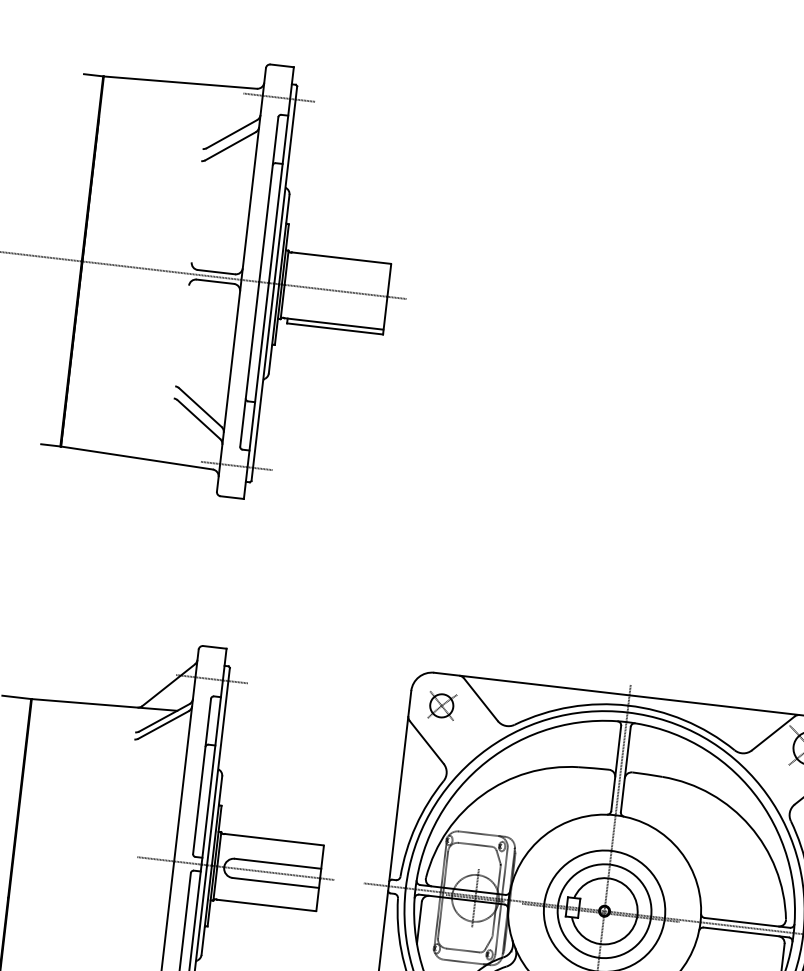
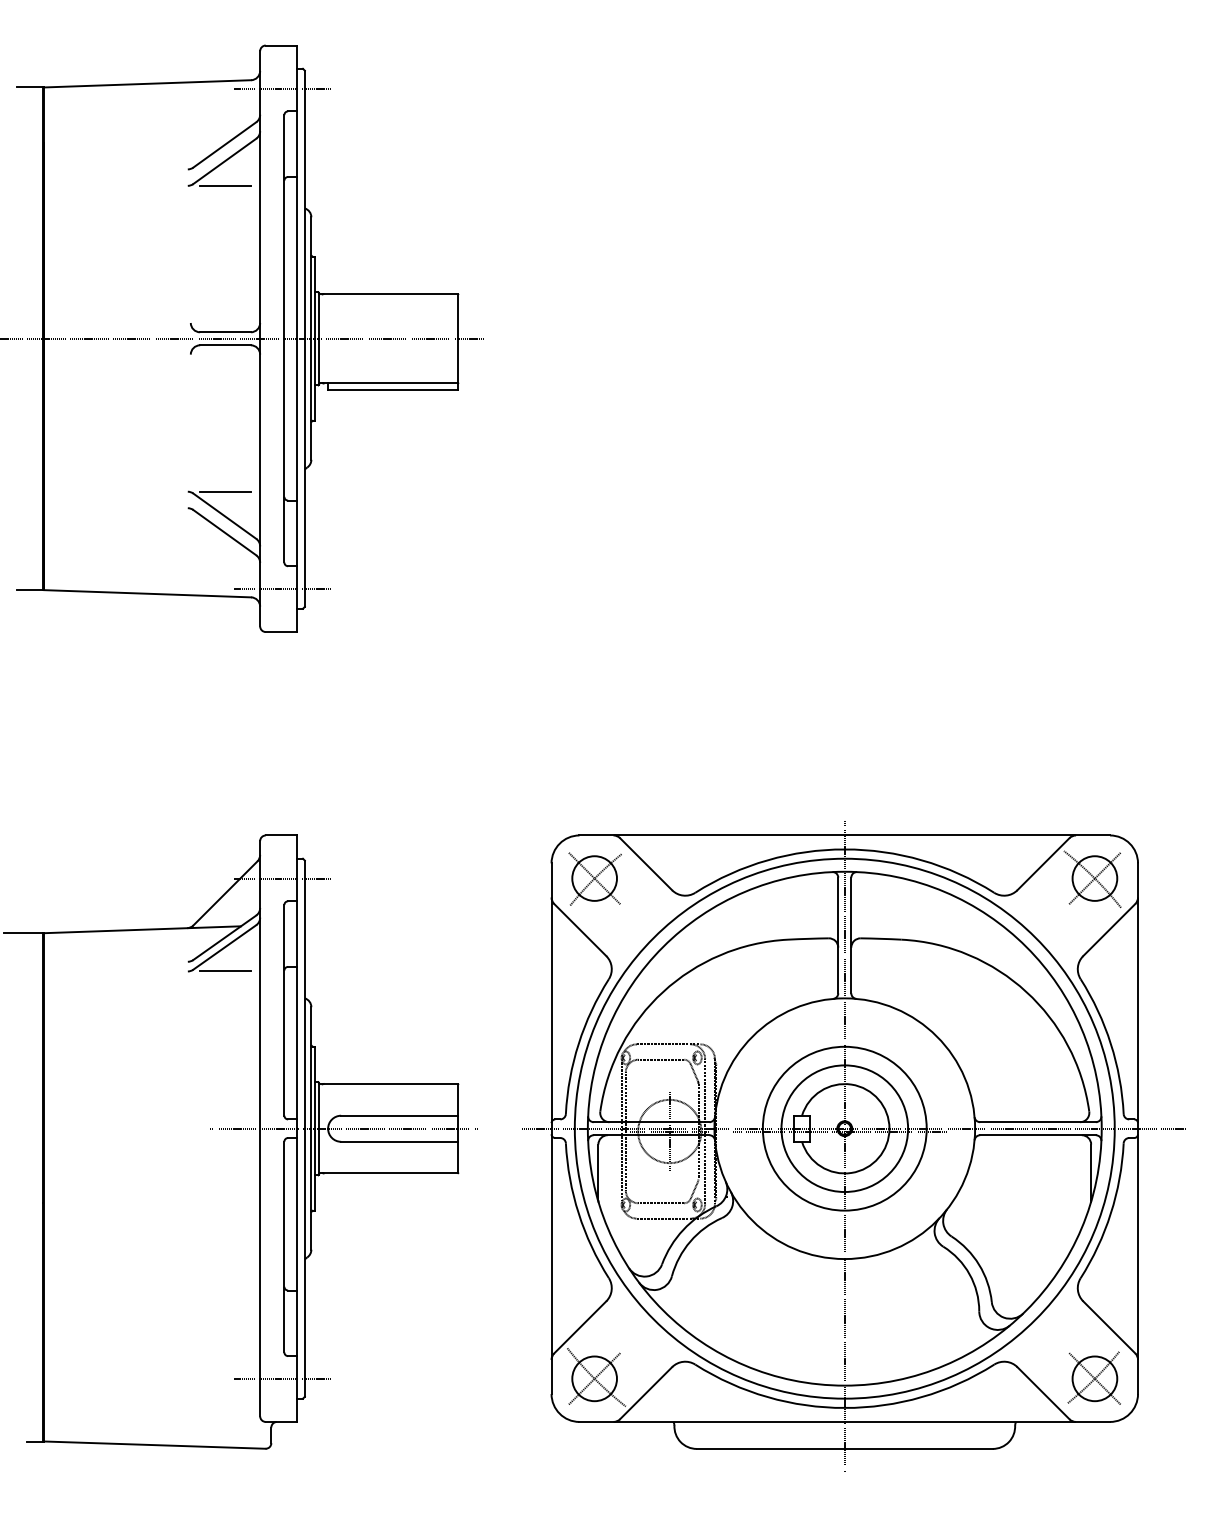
line: (228, 164) -> (225, 185), added
line: (202, 389) -> (225, 491), added
part: (441, 705) -> (594, 878), size x1.43
line: (162, 742) -> (225, 971), added

